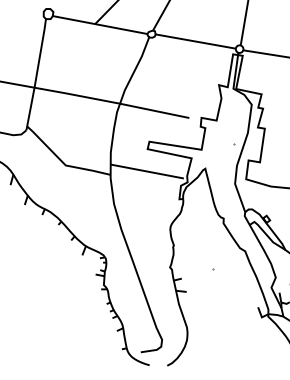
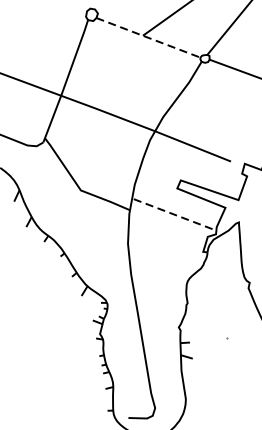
line: (100, 25) -> (148, 38), solid -> dashed
line: (146, 171) -> (171, 213), solid -> dashed

